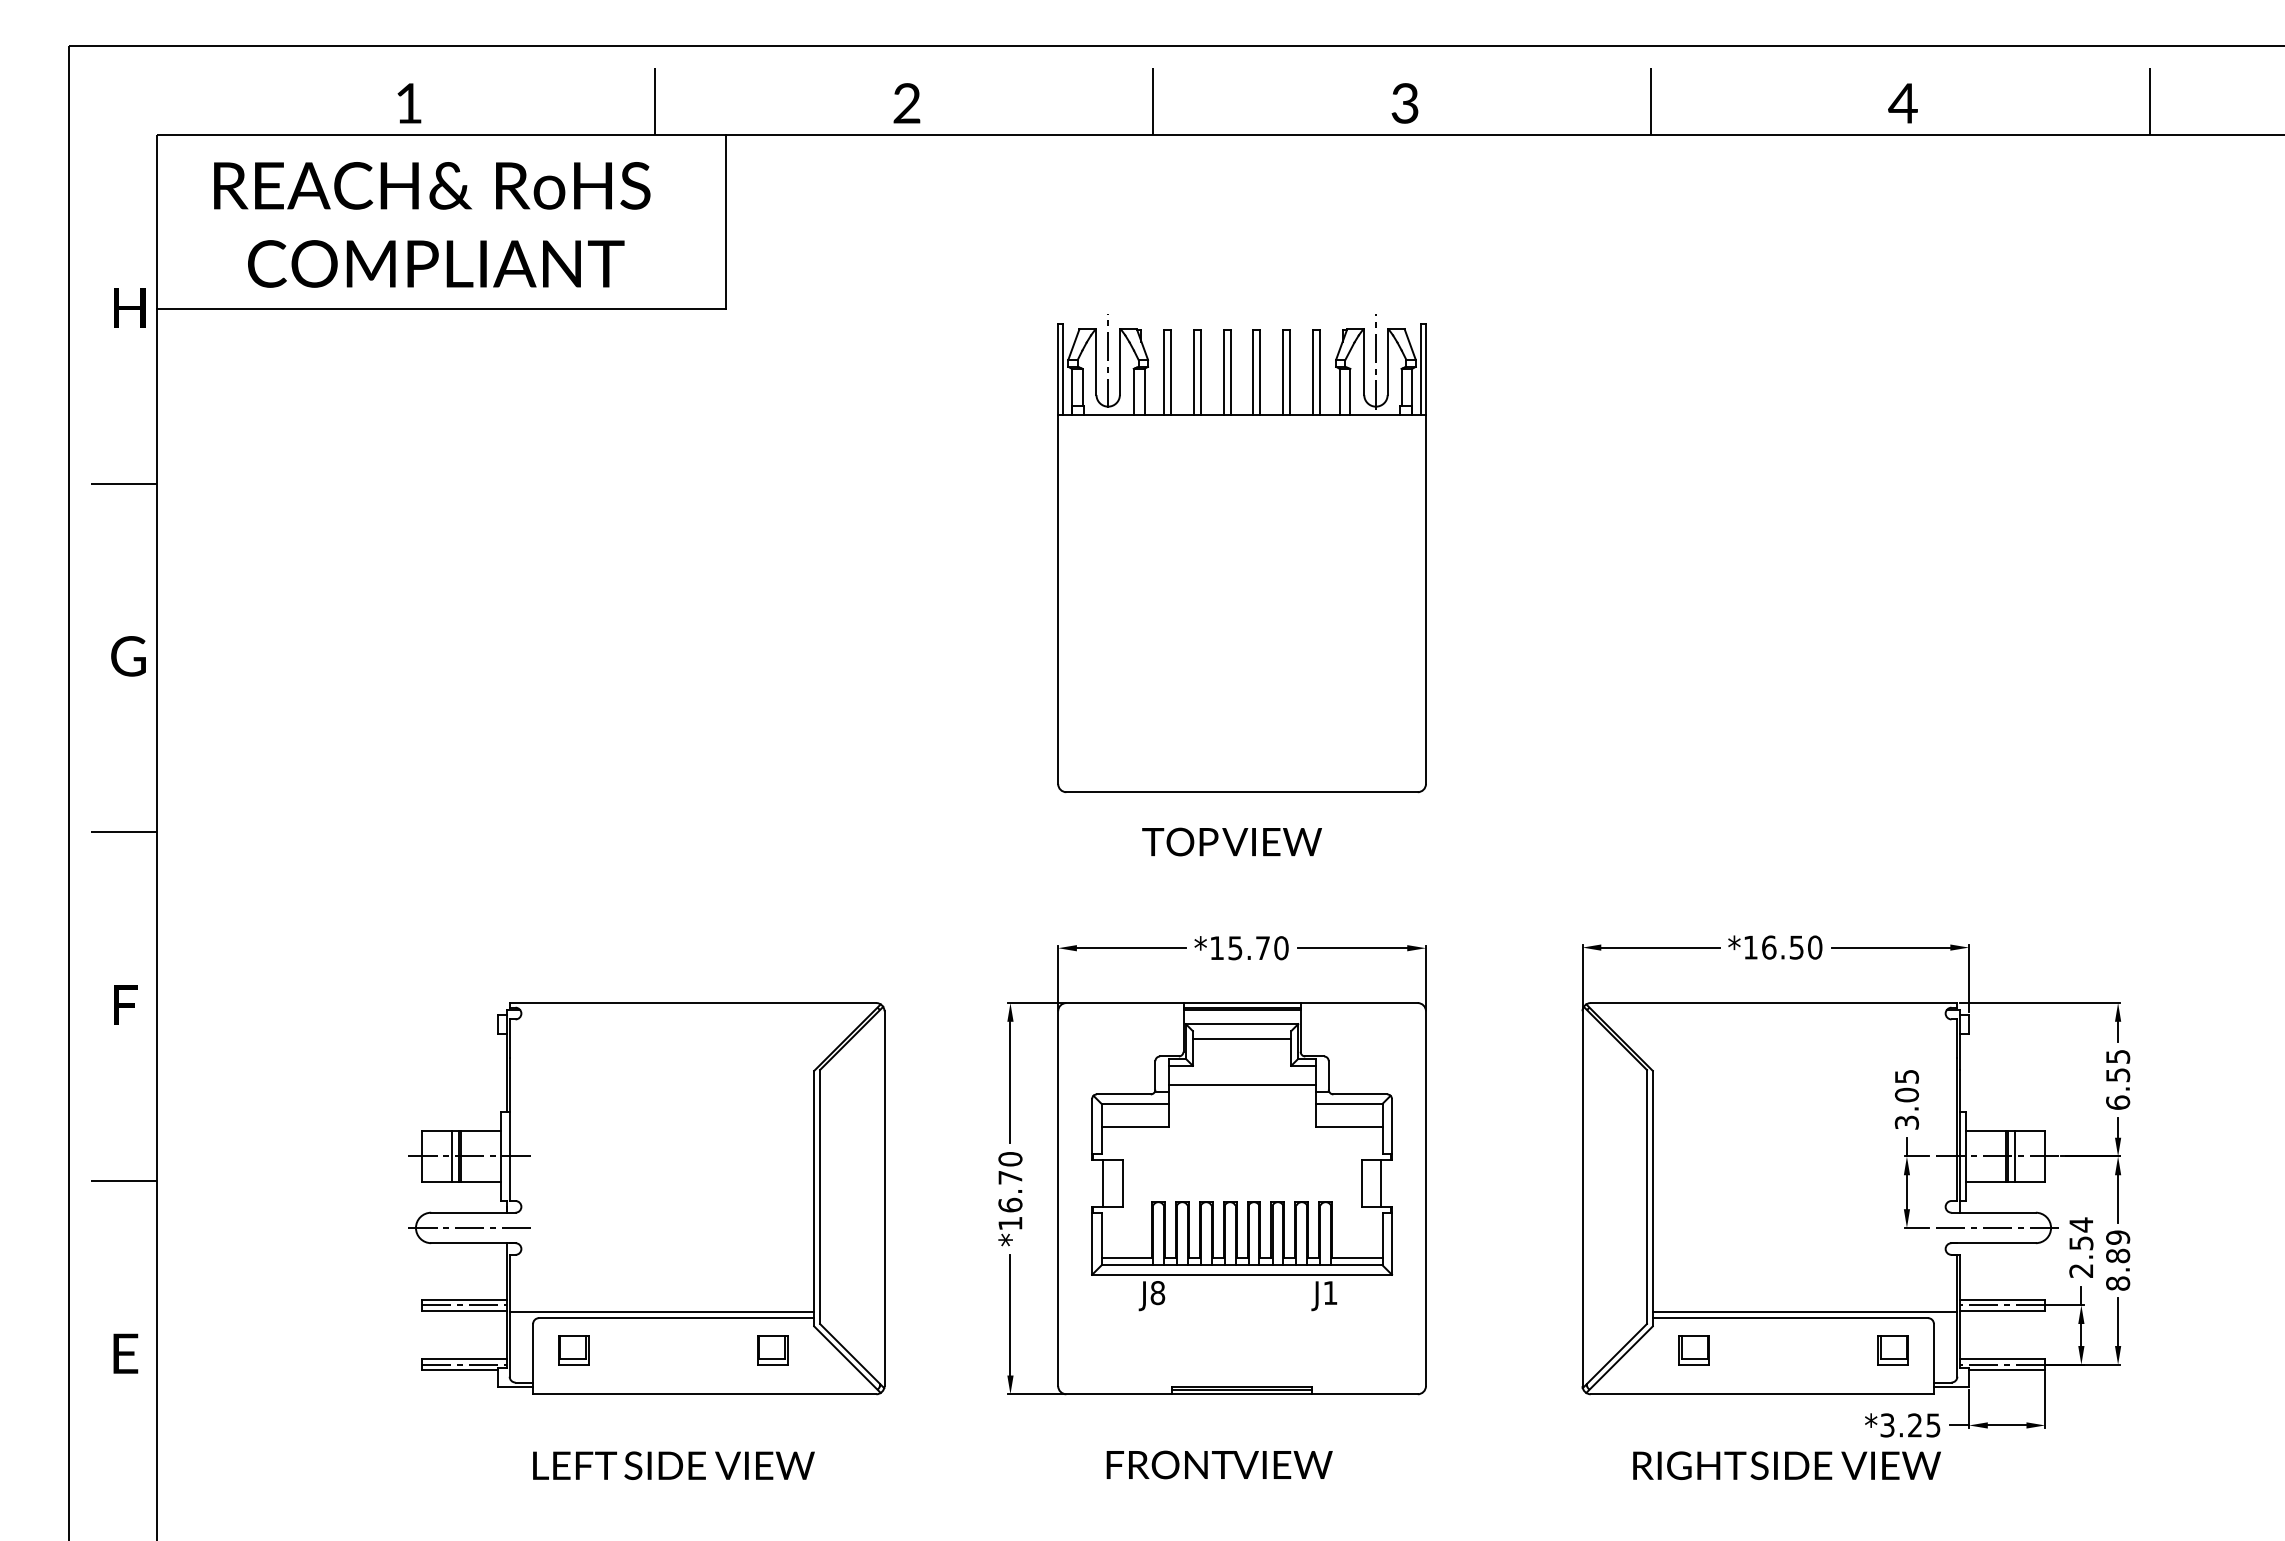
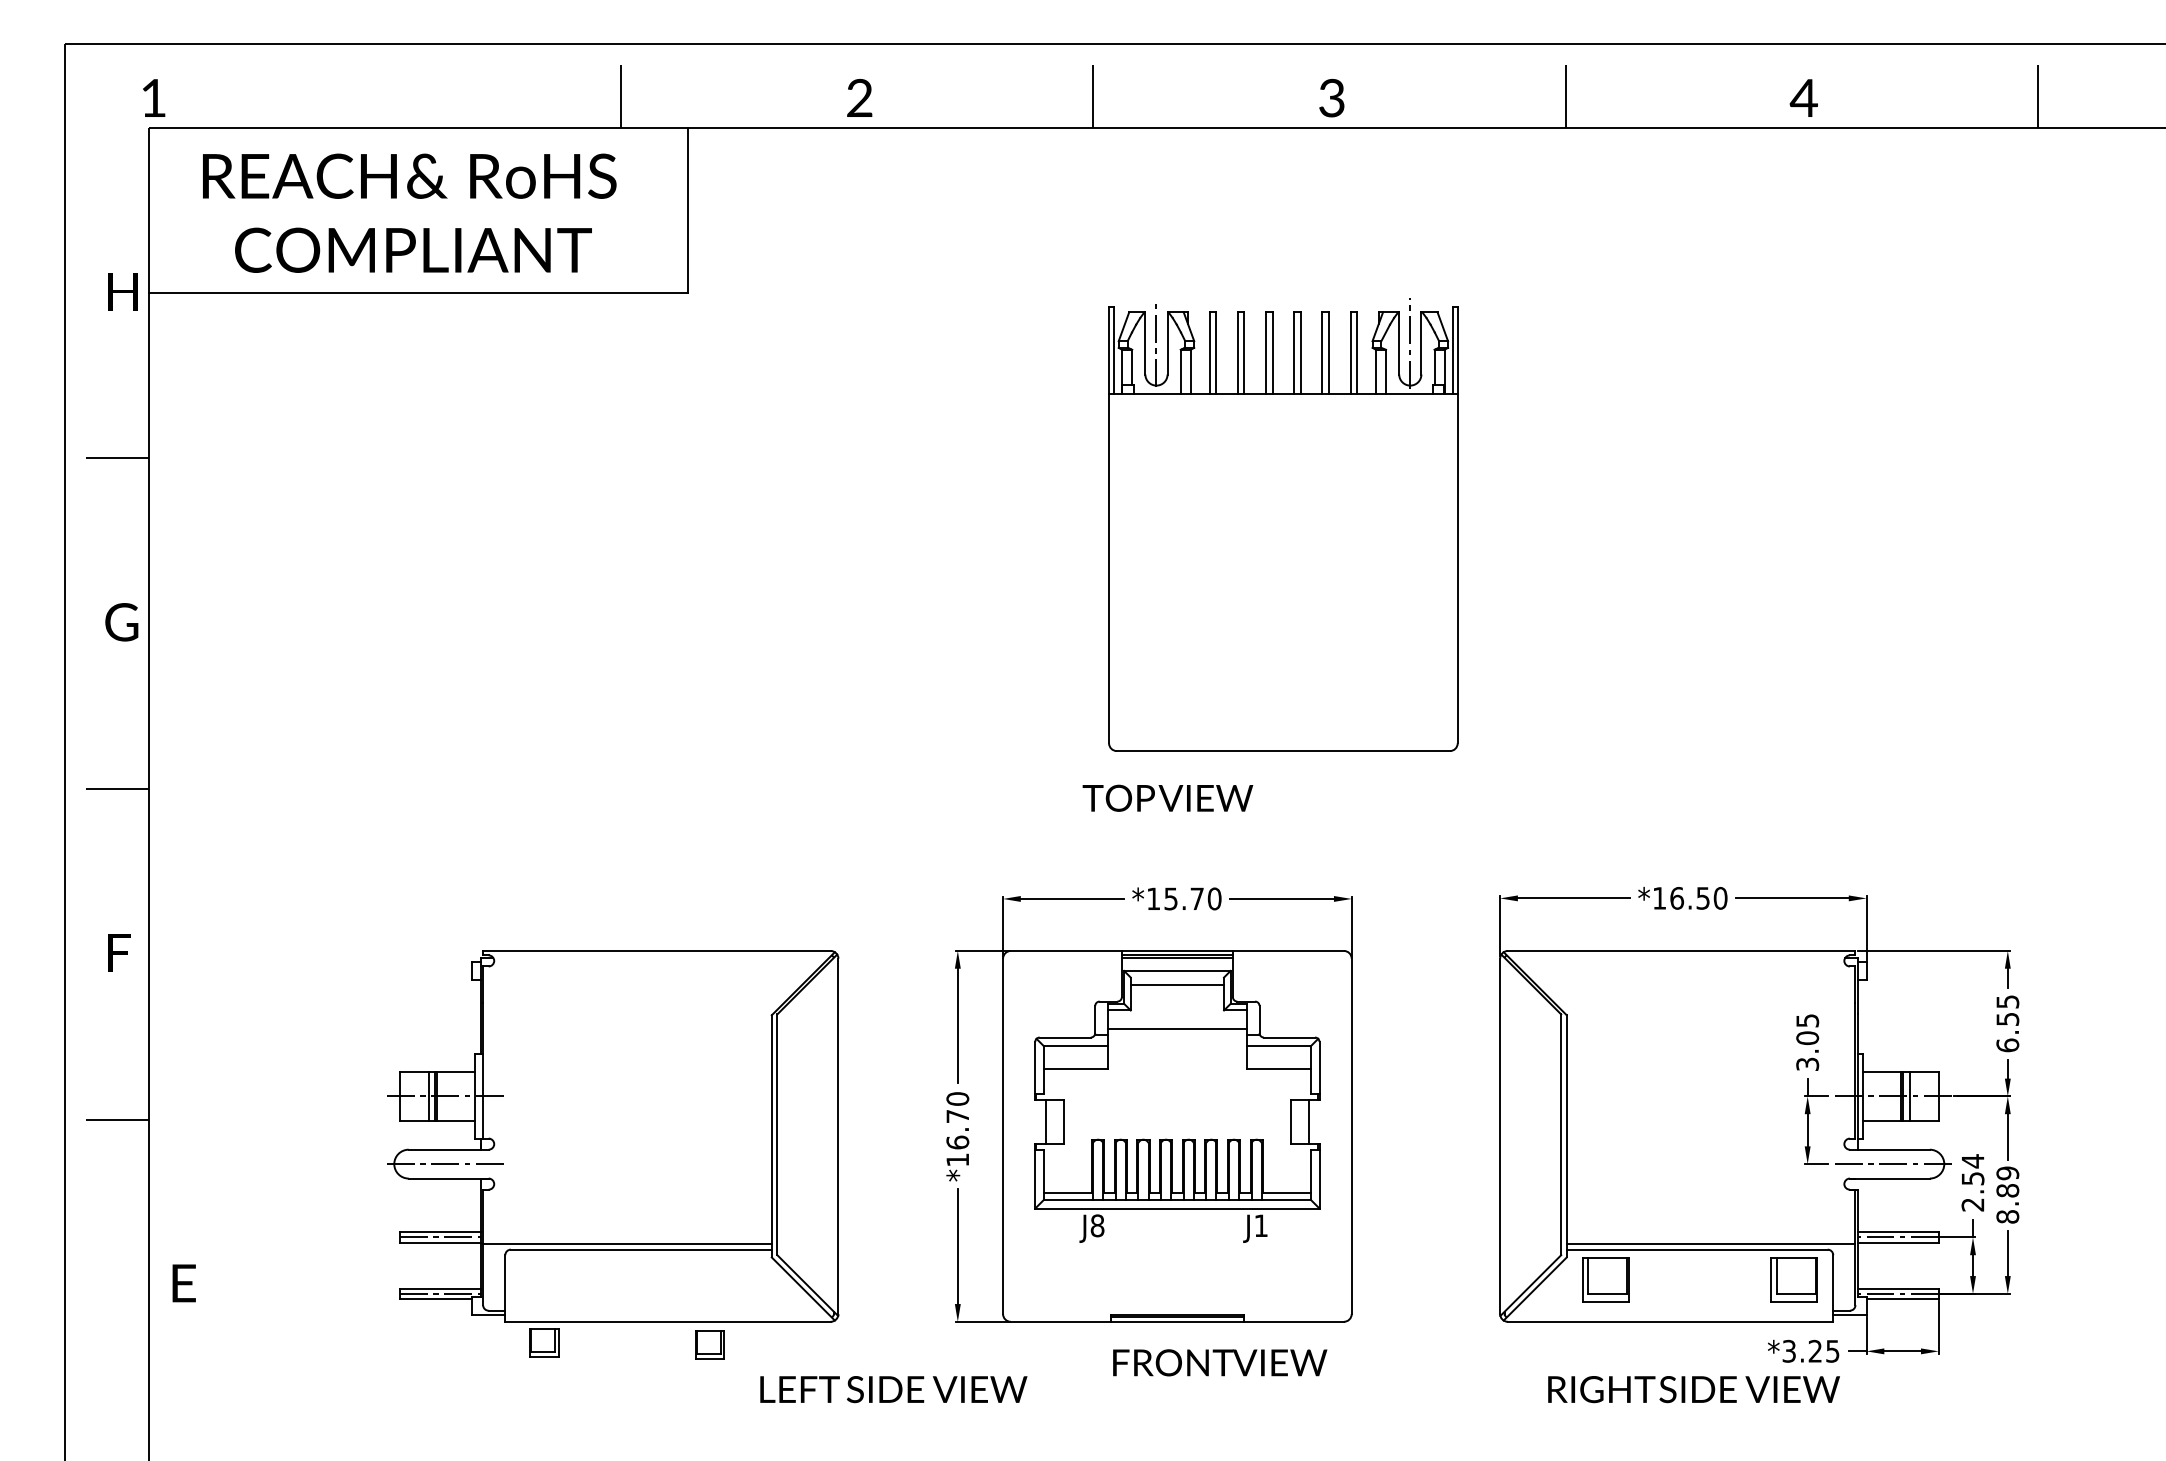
text: (409, 102) -> (154, 97), moved
part: (1242, 553) -> (1283, 524), moved
part: (574, 1349) -> (544, 1342), moved
part: (772, 1349) -> (709, 1344), moved
part: (1693, 1349) -> (1605, 1279), size x1.6
part: (1893, 1349) -> (1794, 1279), size x1.6
text: (125, 1353) -> (183, 1283), moved
text: (1220, 1464) -> (1220, 1362), moved
text: (673, 1465) -> (893, 1389), moved

